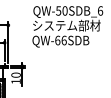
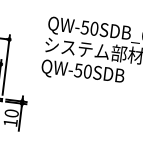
text: (60, 40) -> (82, 70), QW-66SDB -> QW-50SDB

